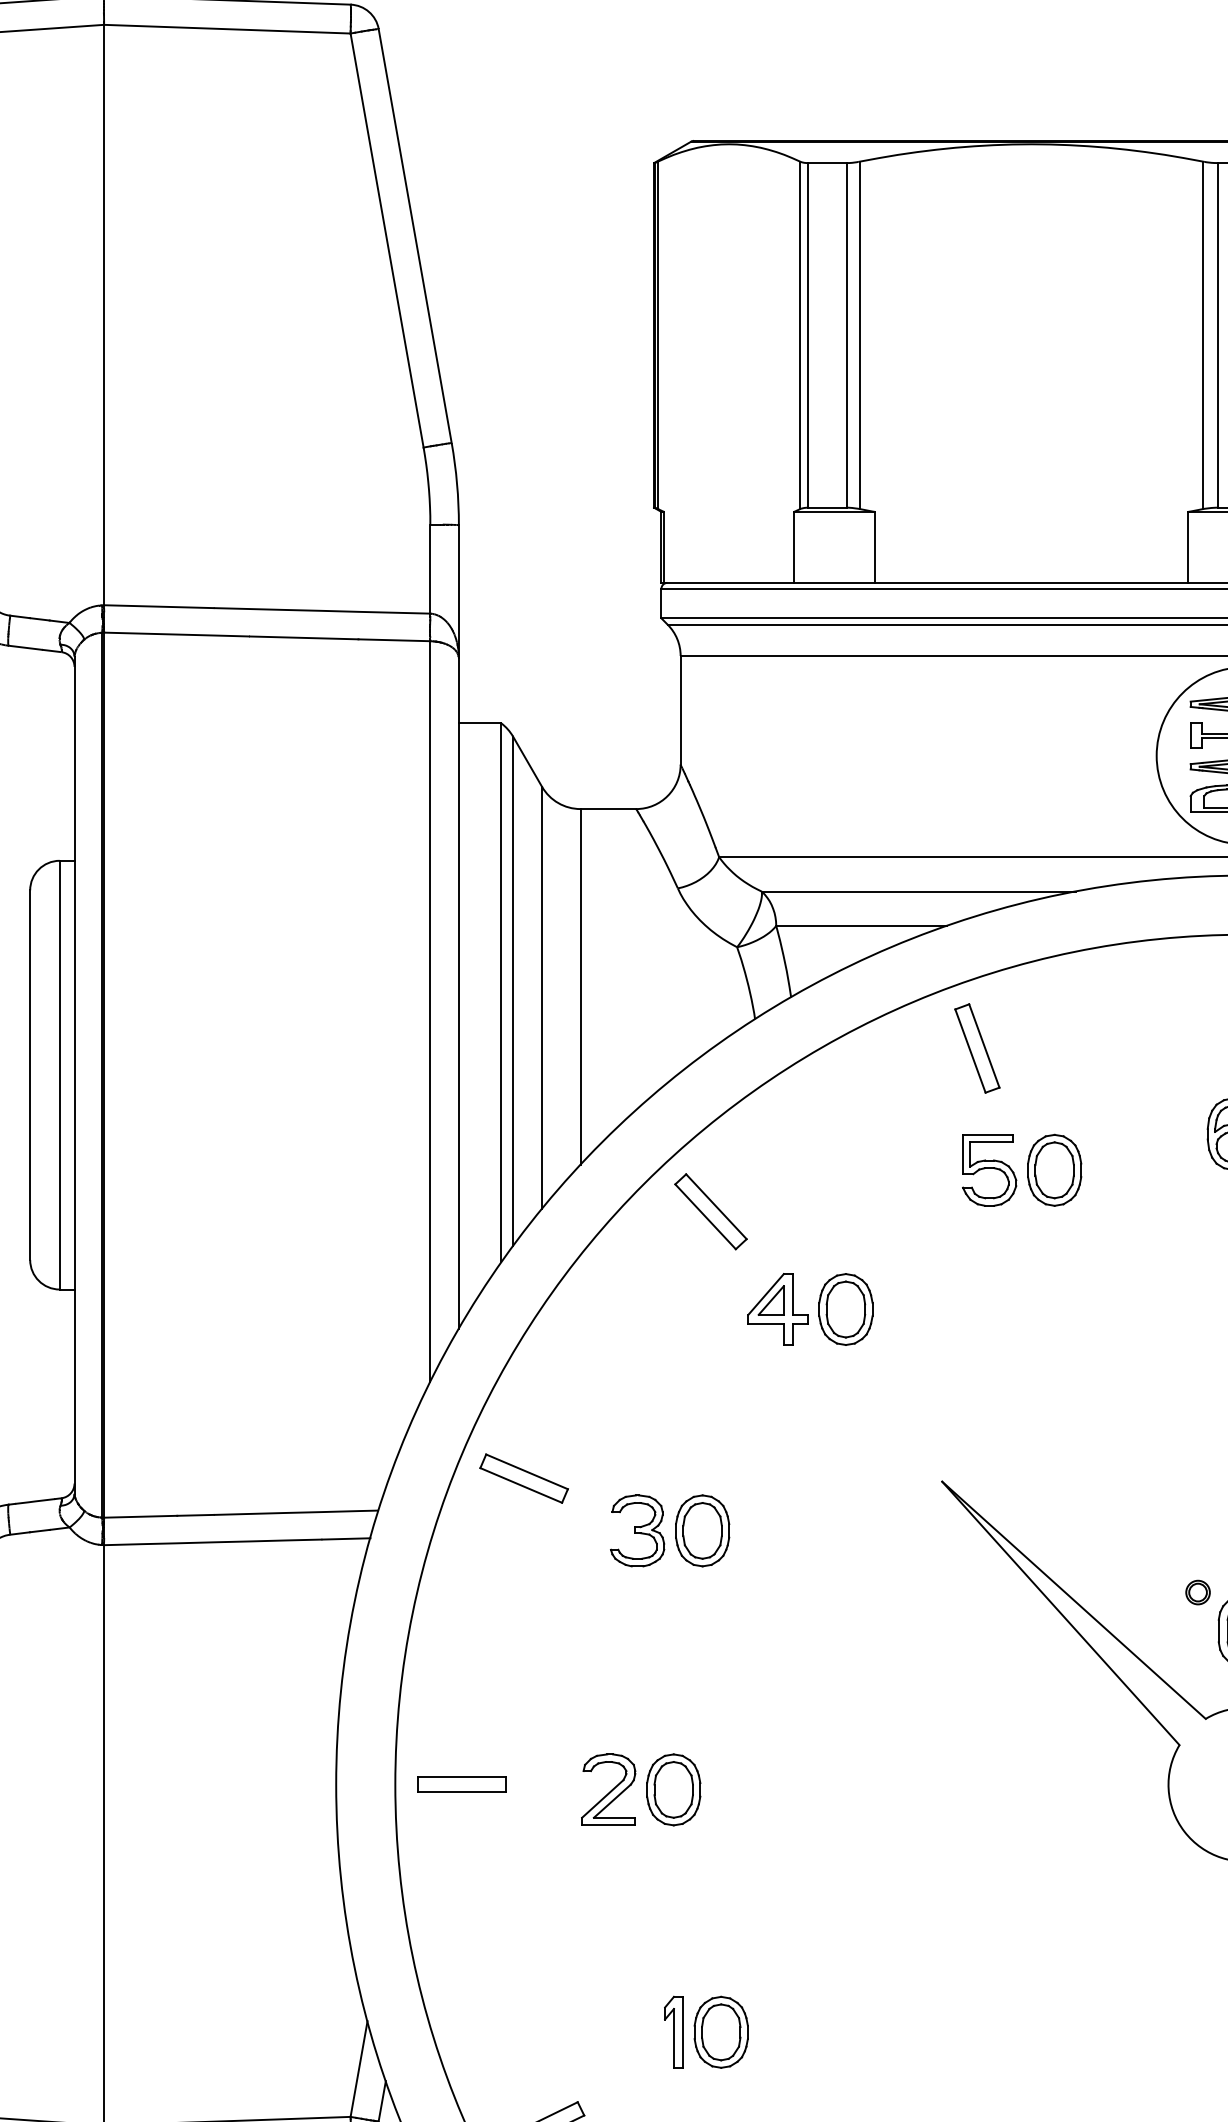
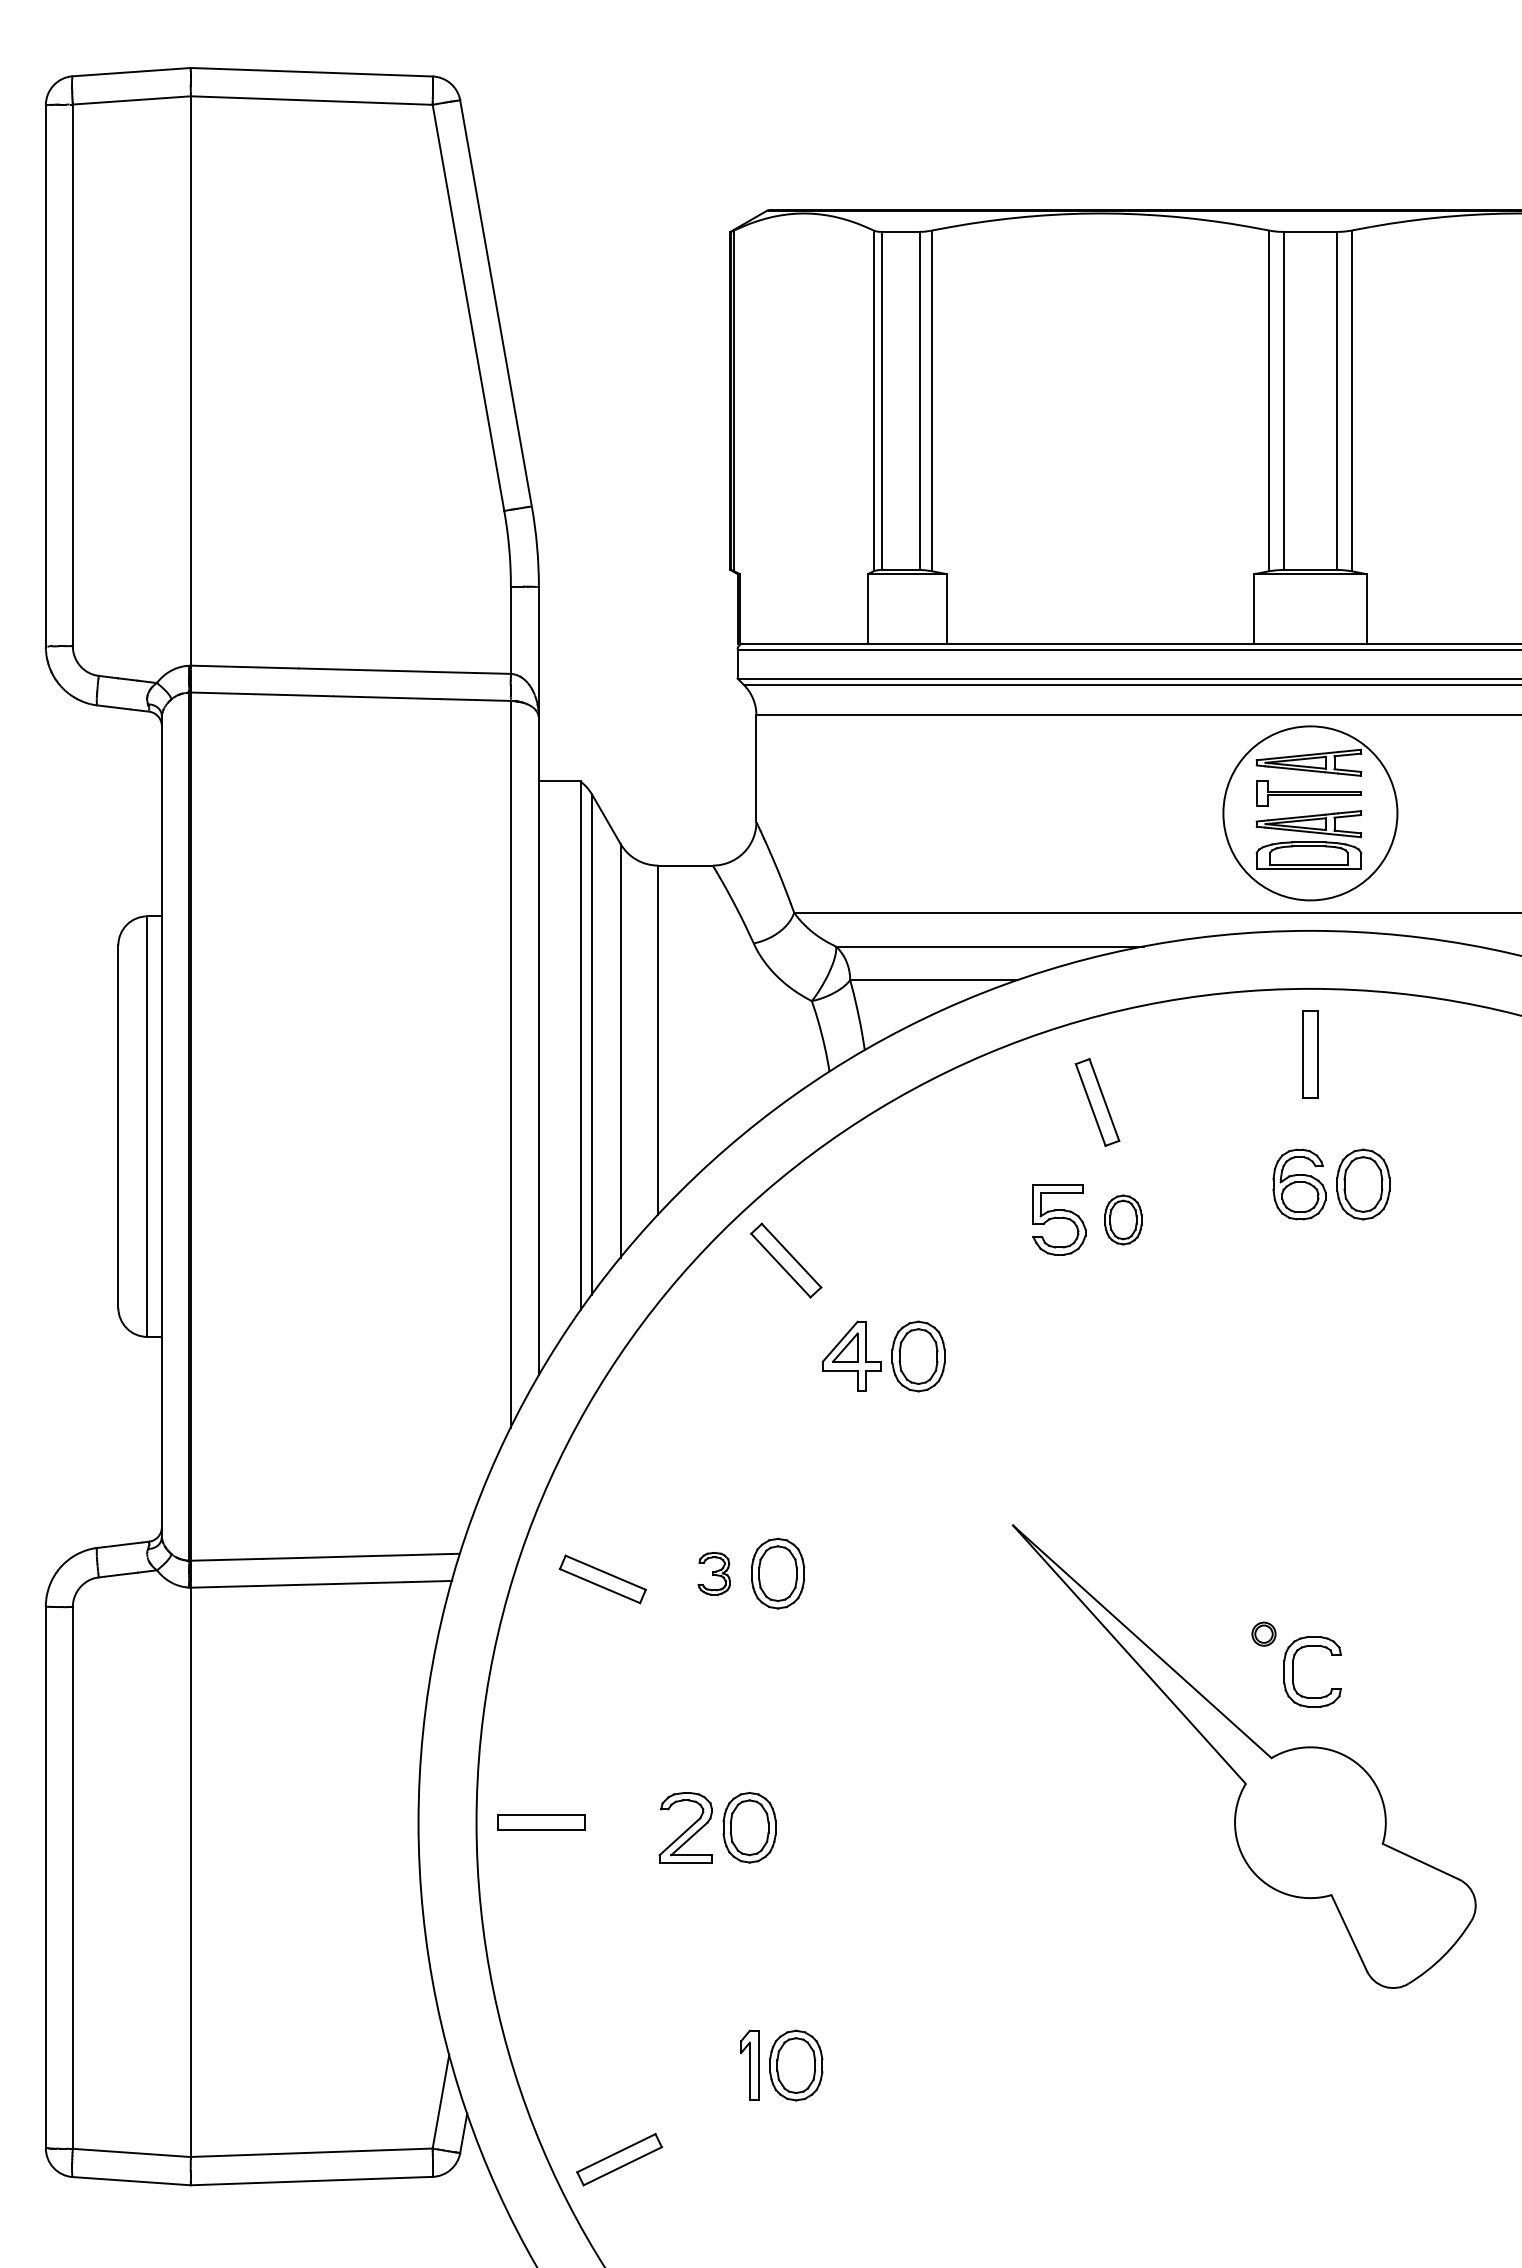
part: (977, 1048) -> (1097, 1102), moved
part: (1054, 1169) -> (1123, 1219), size x0.7
part: (523, 1478) -> (602, 1579), moved
part: (637, 1530) -> (714, 1573), size x0.6

